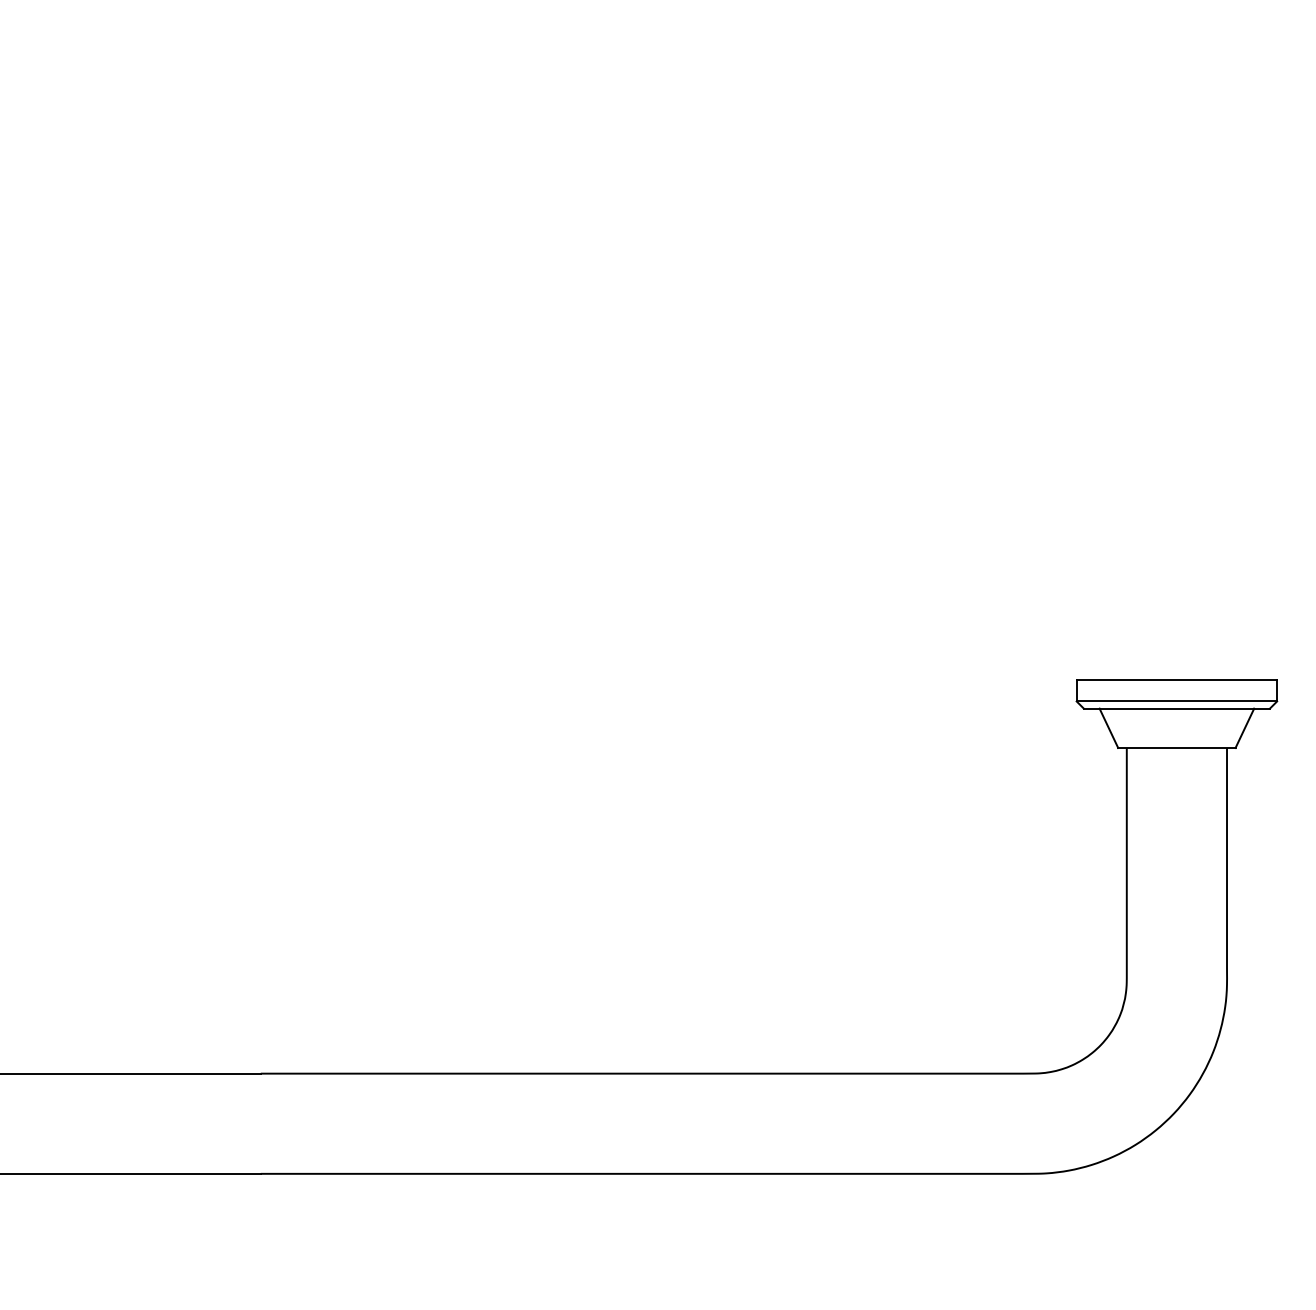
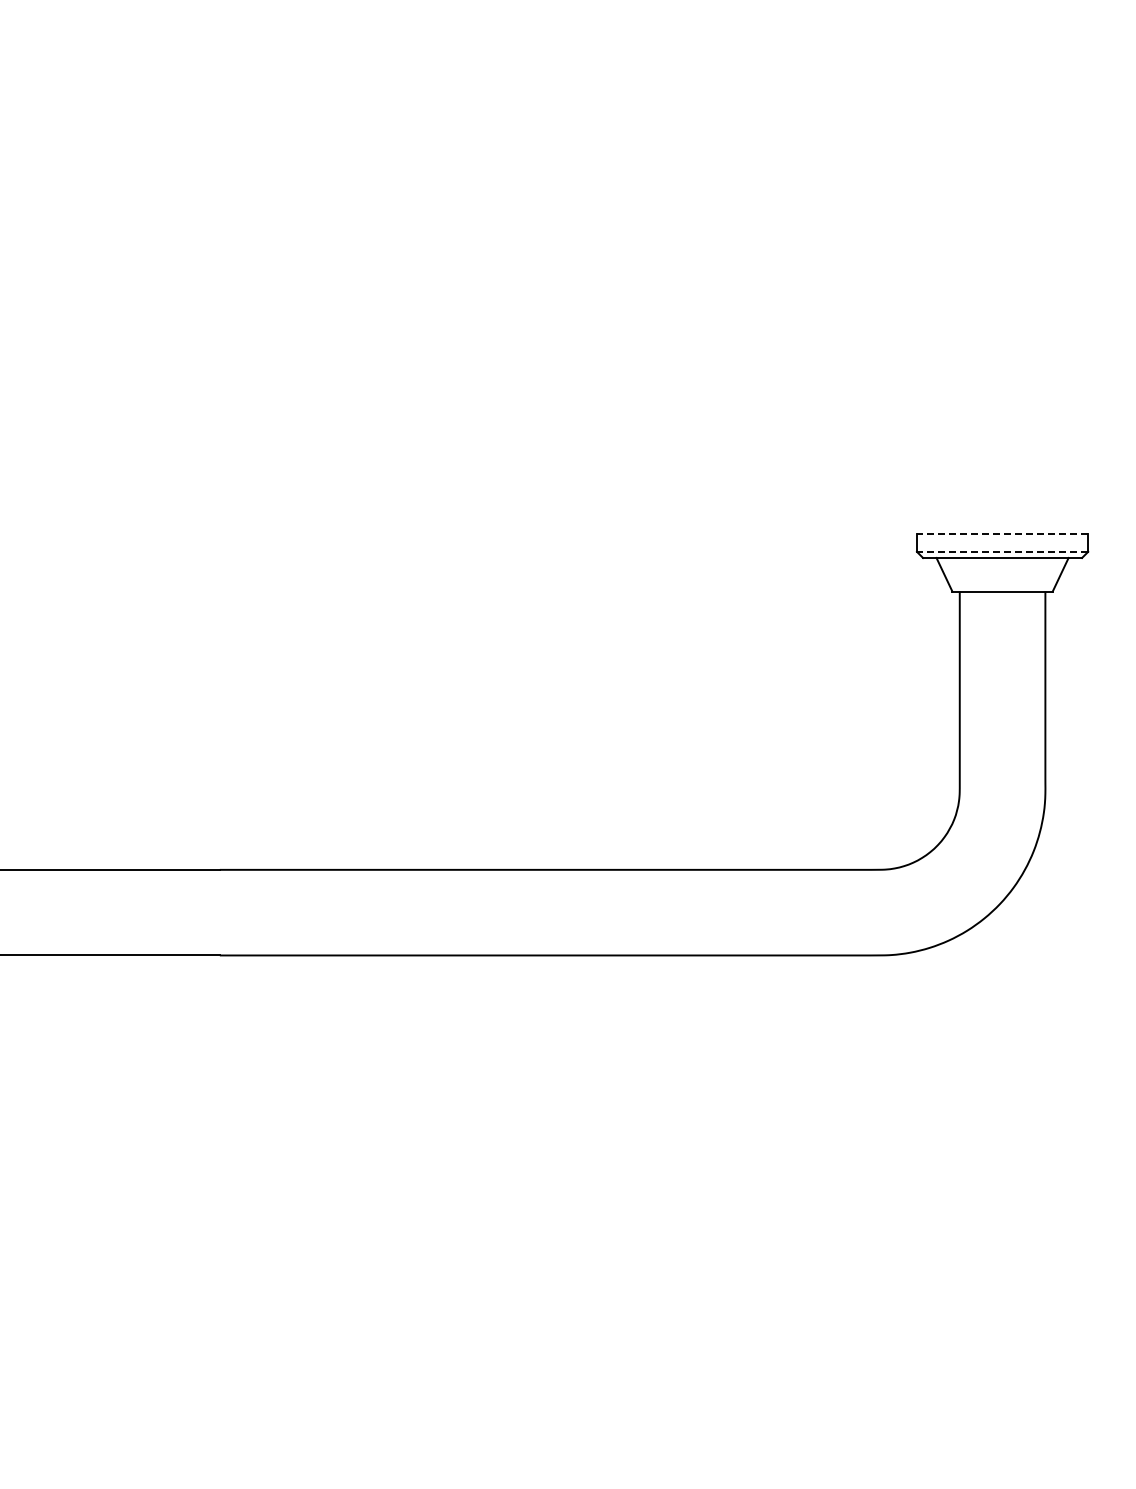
line: (1176, 679) -> (1002, 533), solid -> dashed
line: (1176, 701) -> (1002, 551), solid -> dashed

